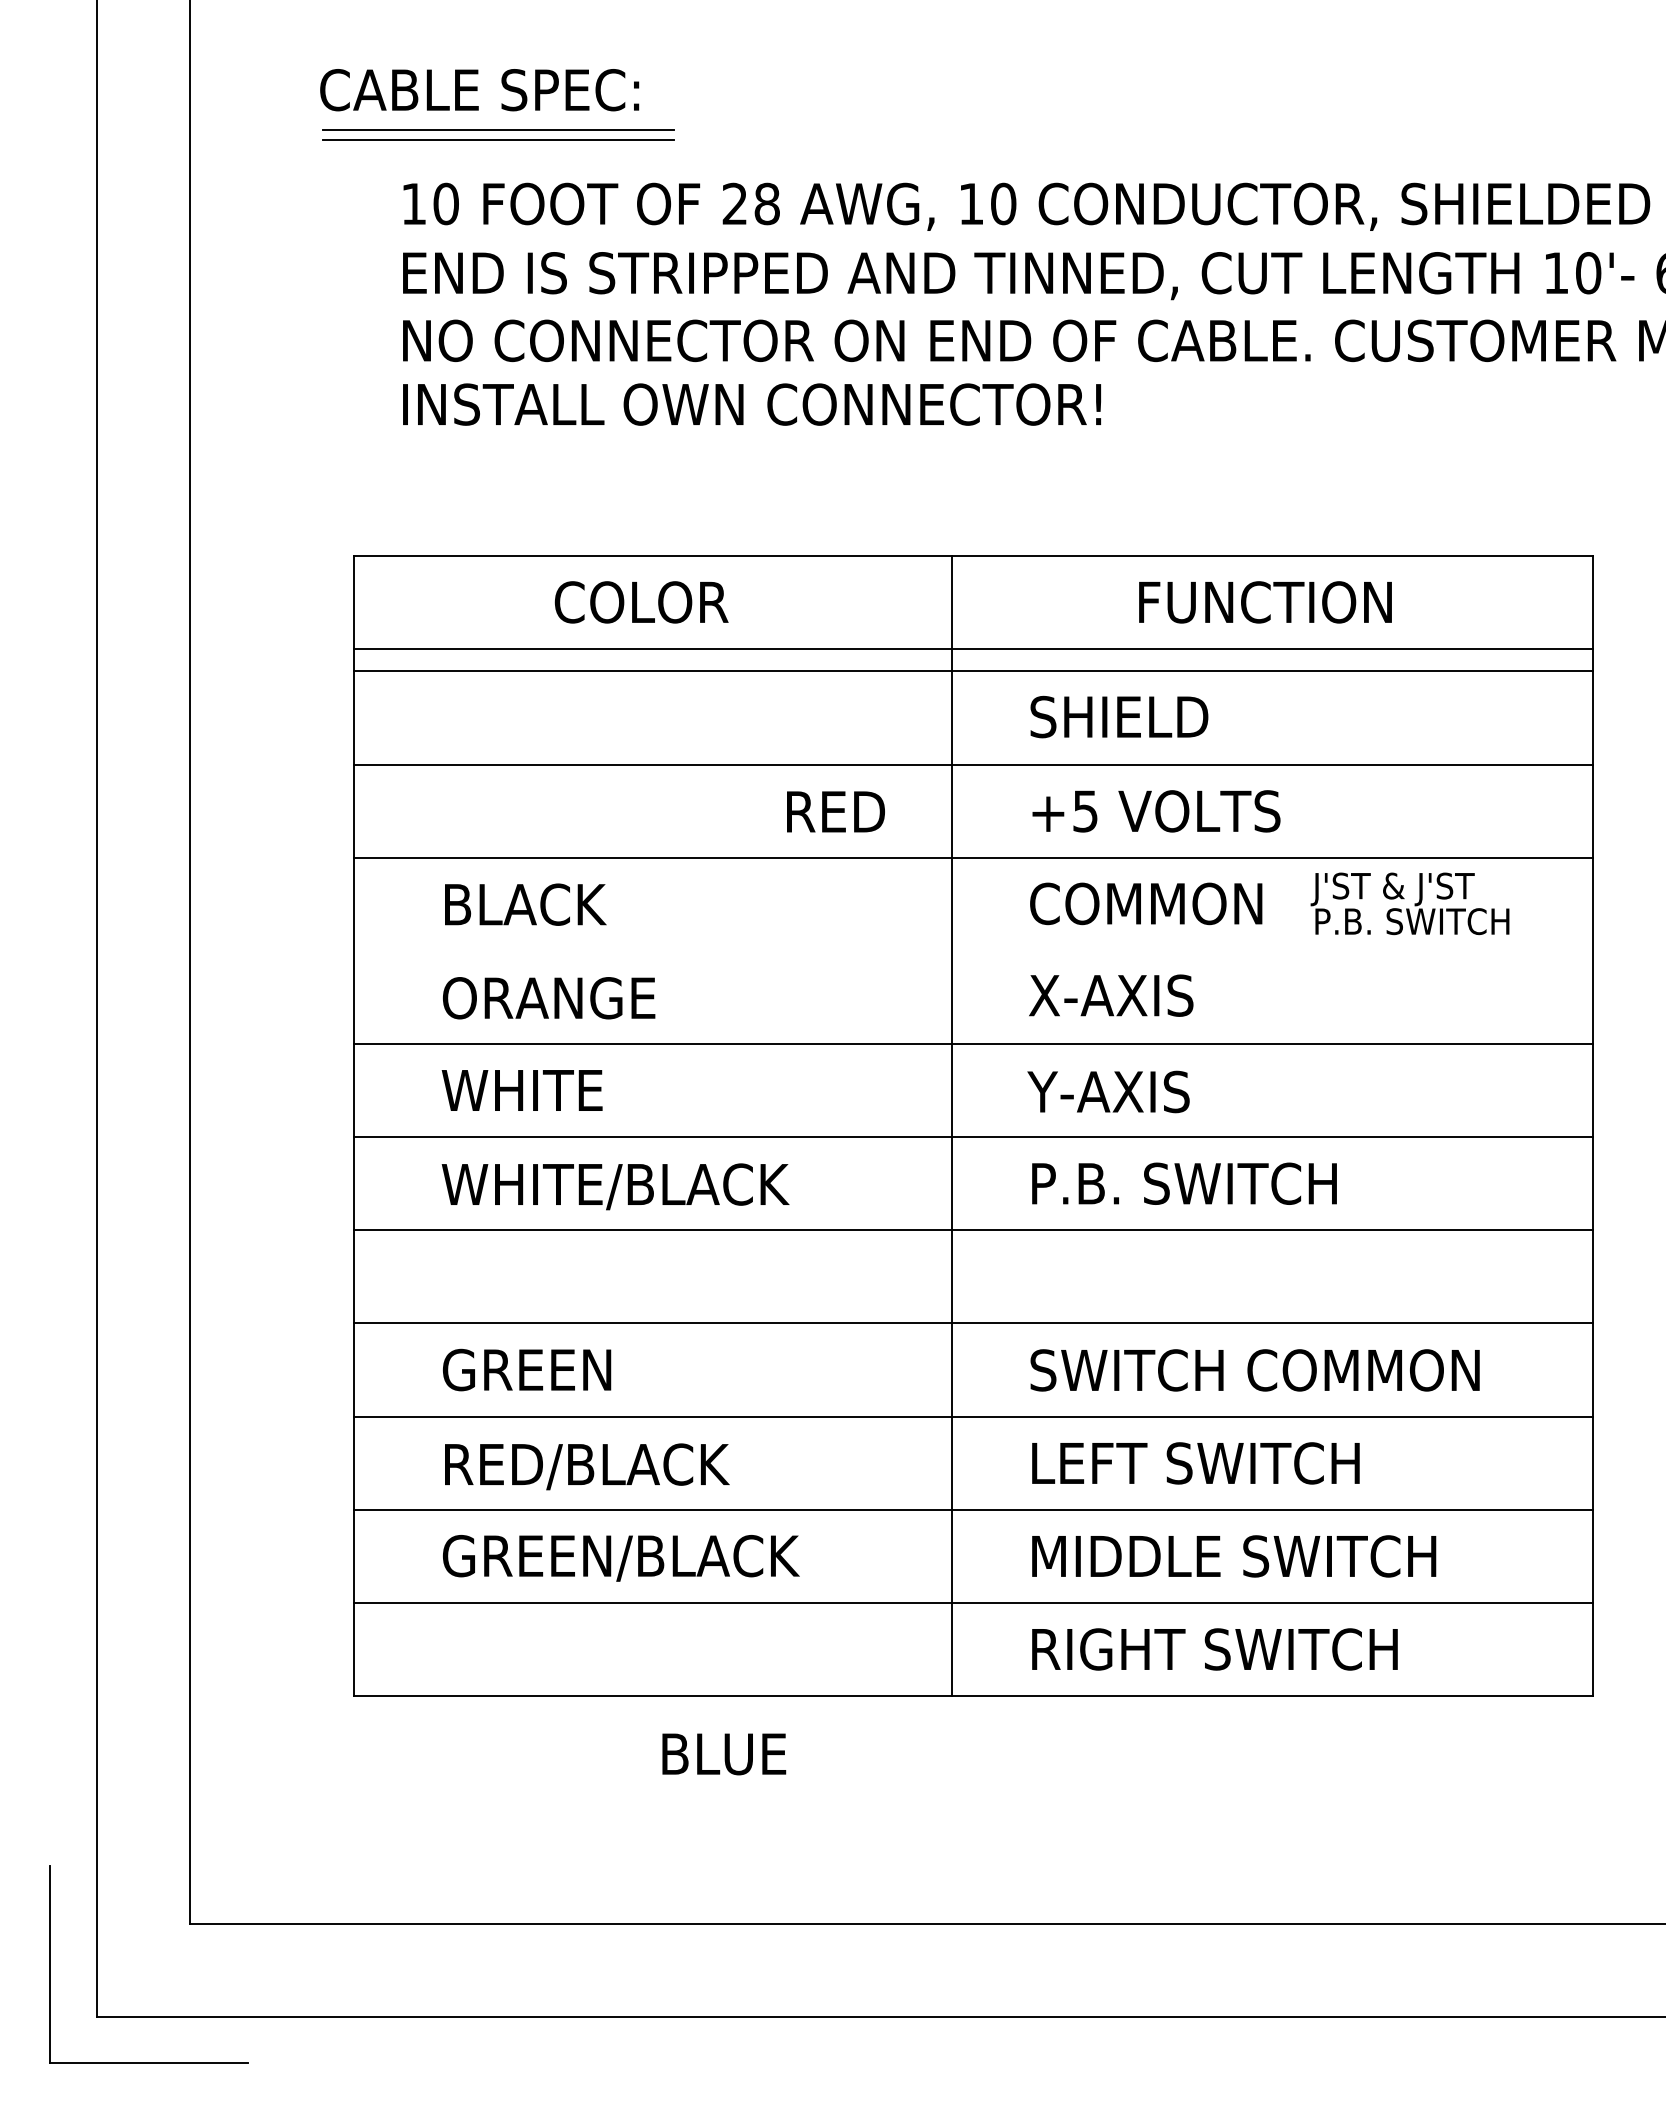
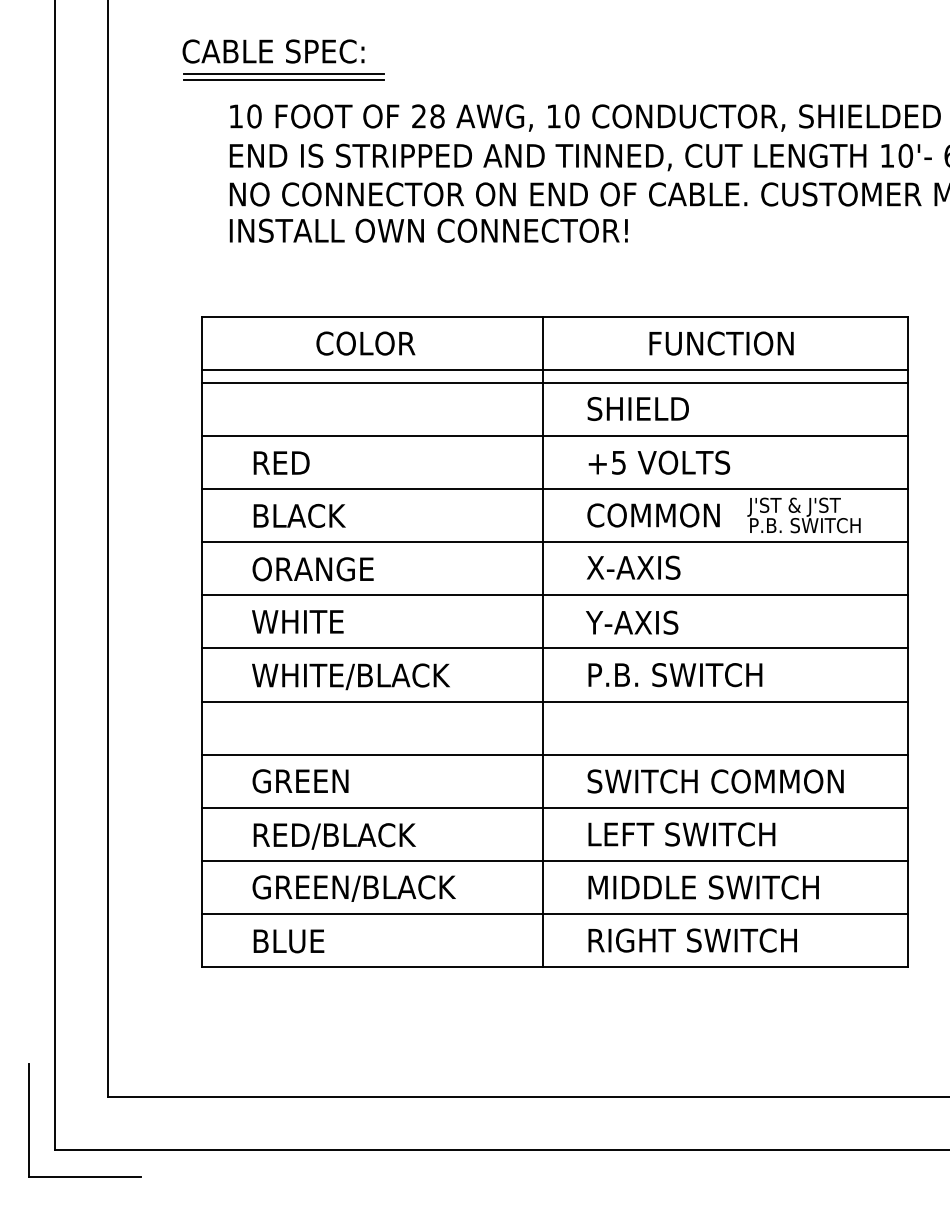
text: (835, 810) -> (281, 462), moved
line: (972, 951) -> (554, 542), added
text: (723, 1754) -> (288, 941), moved

